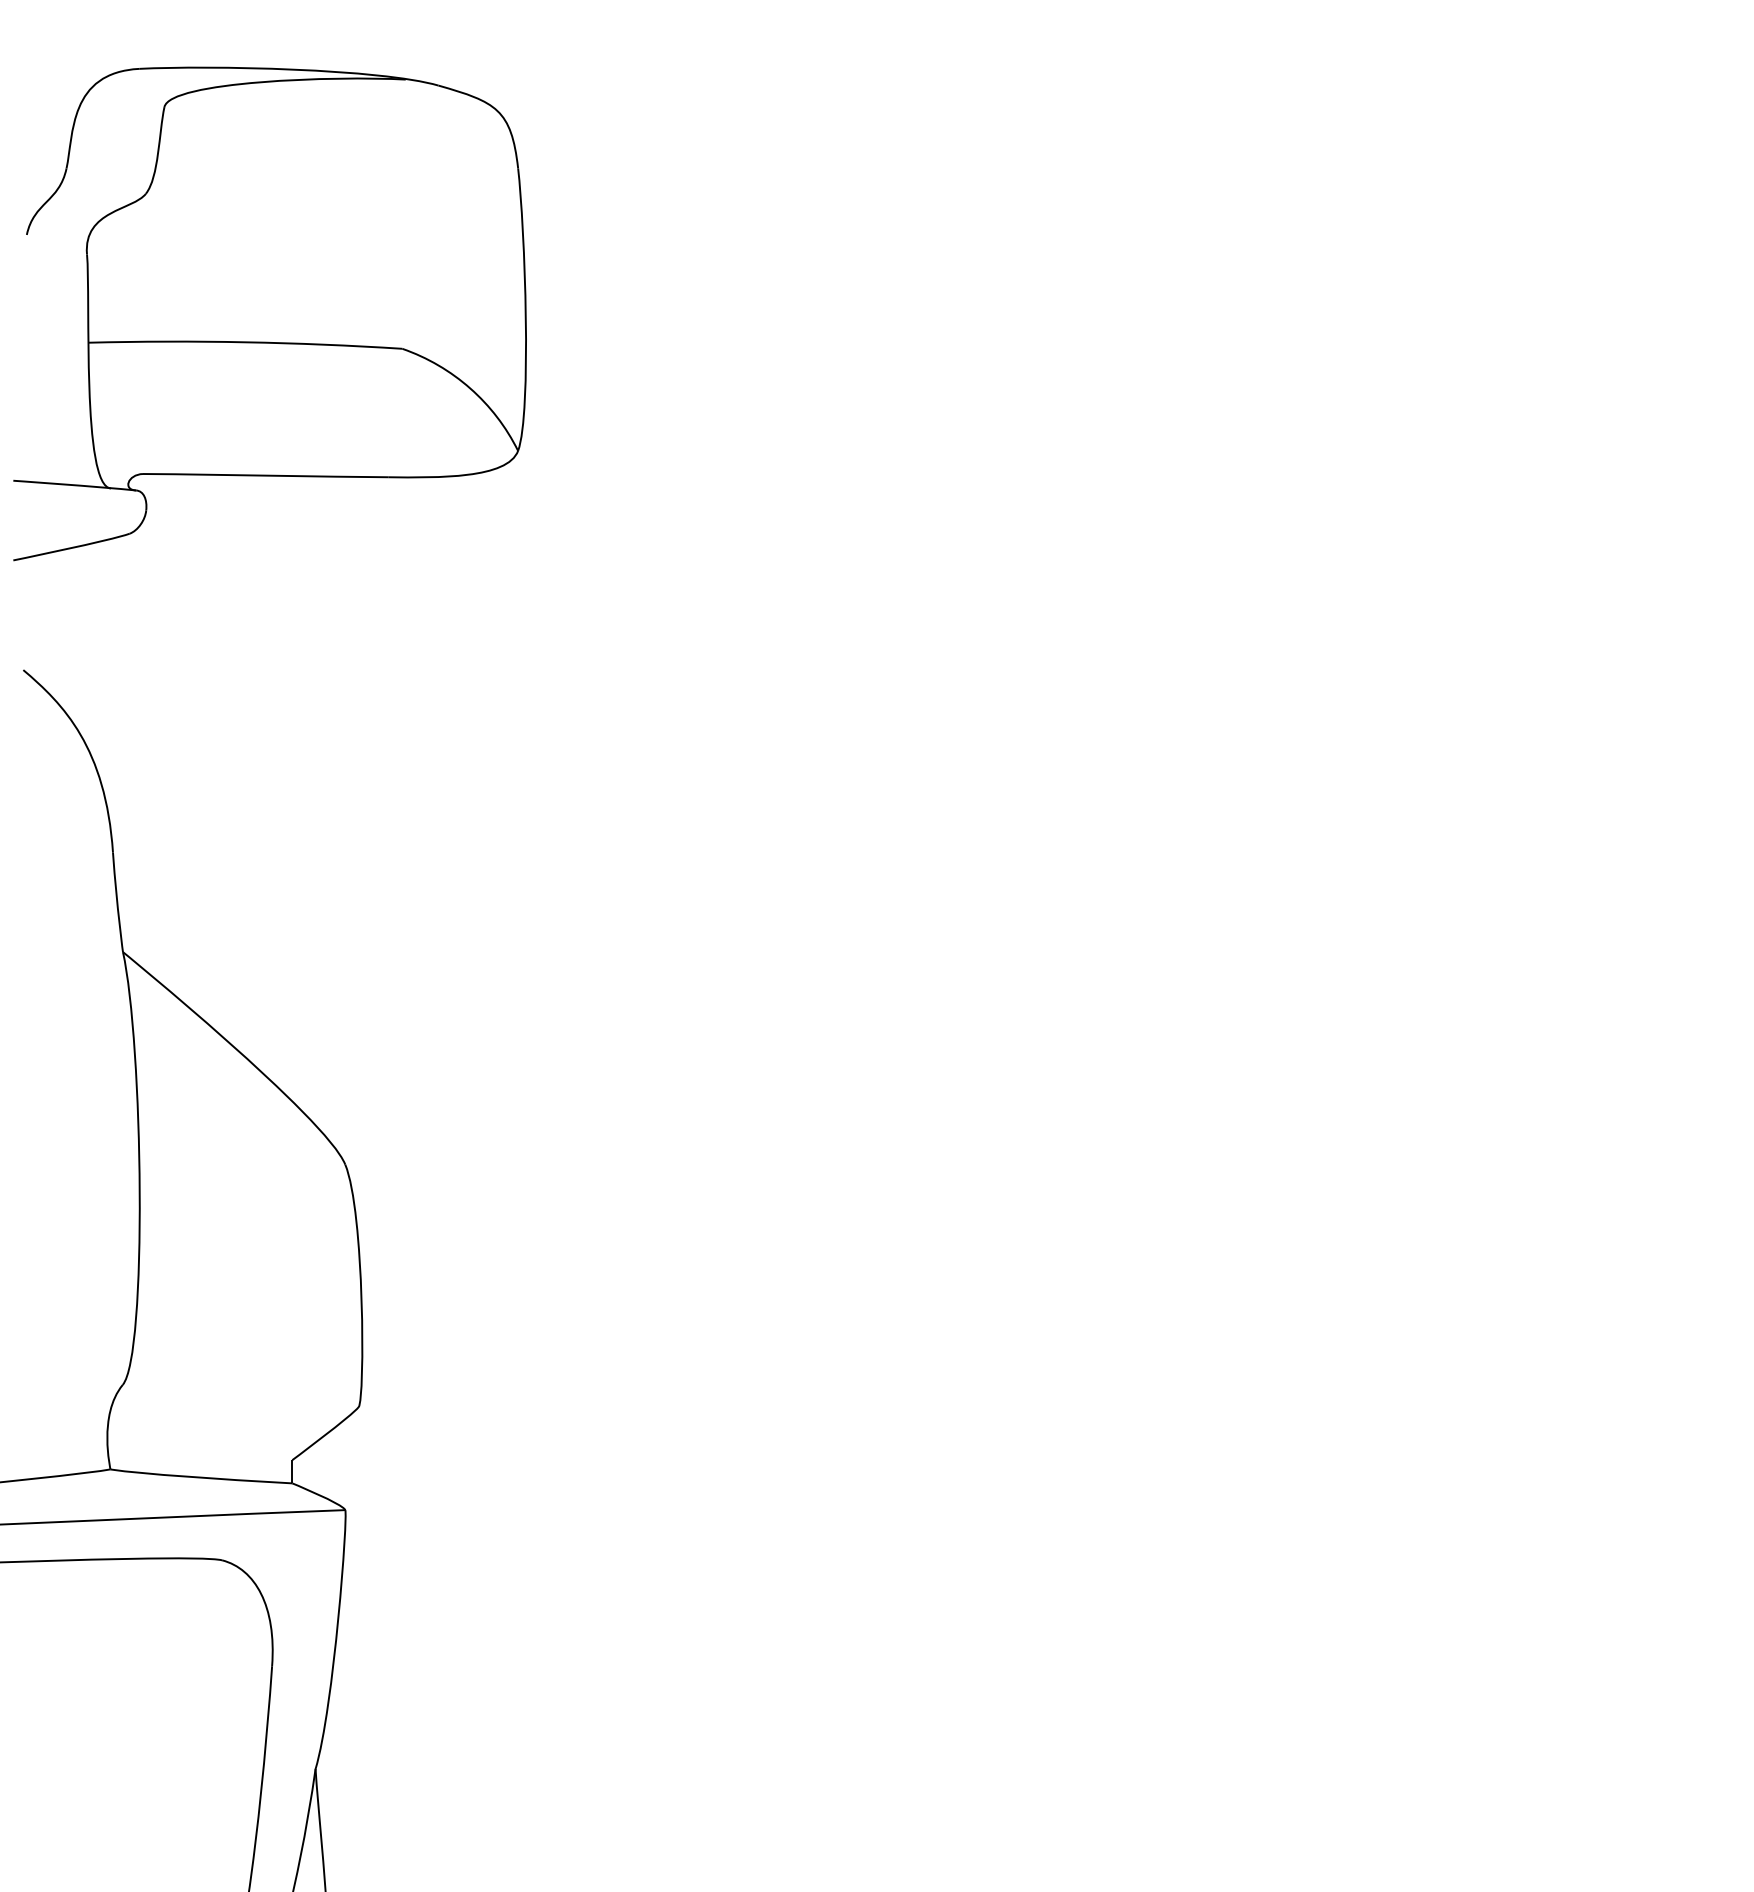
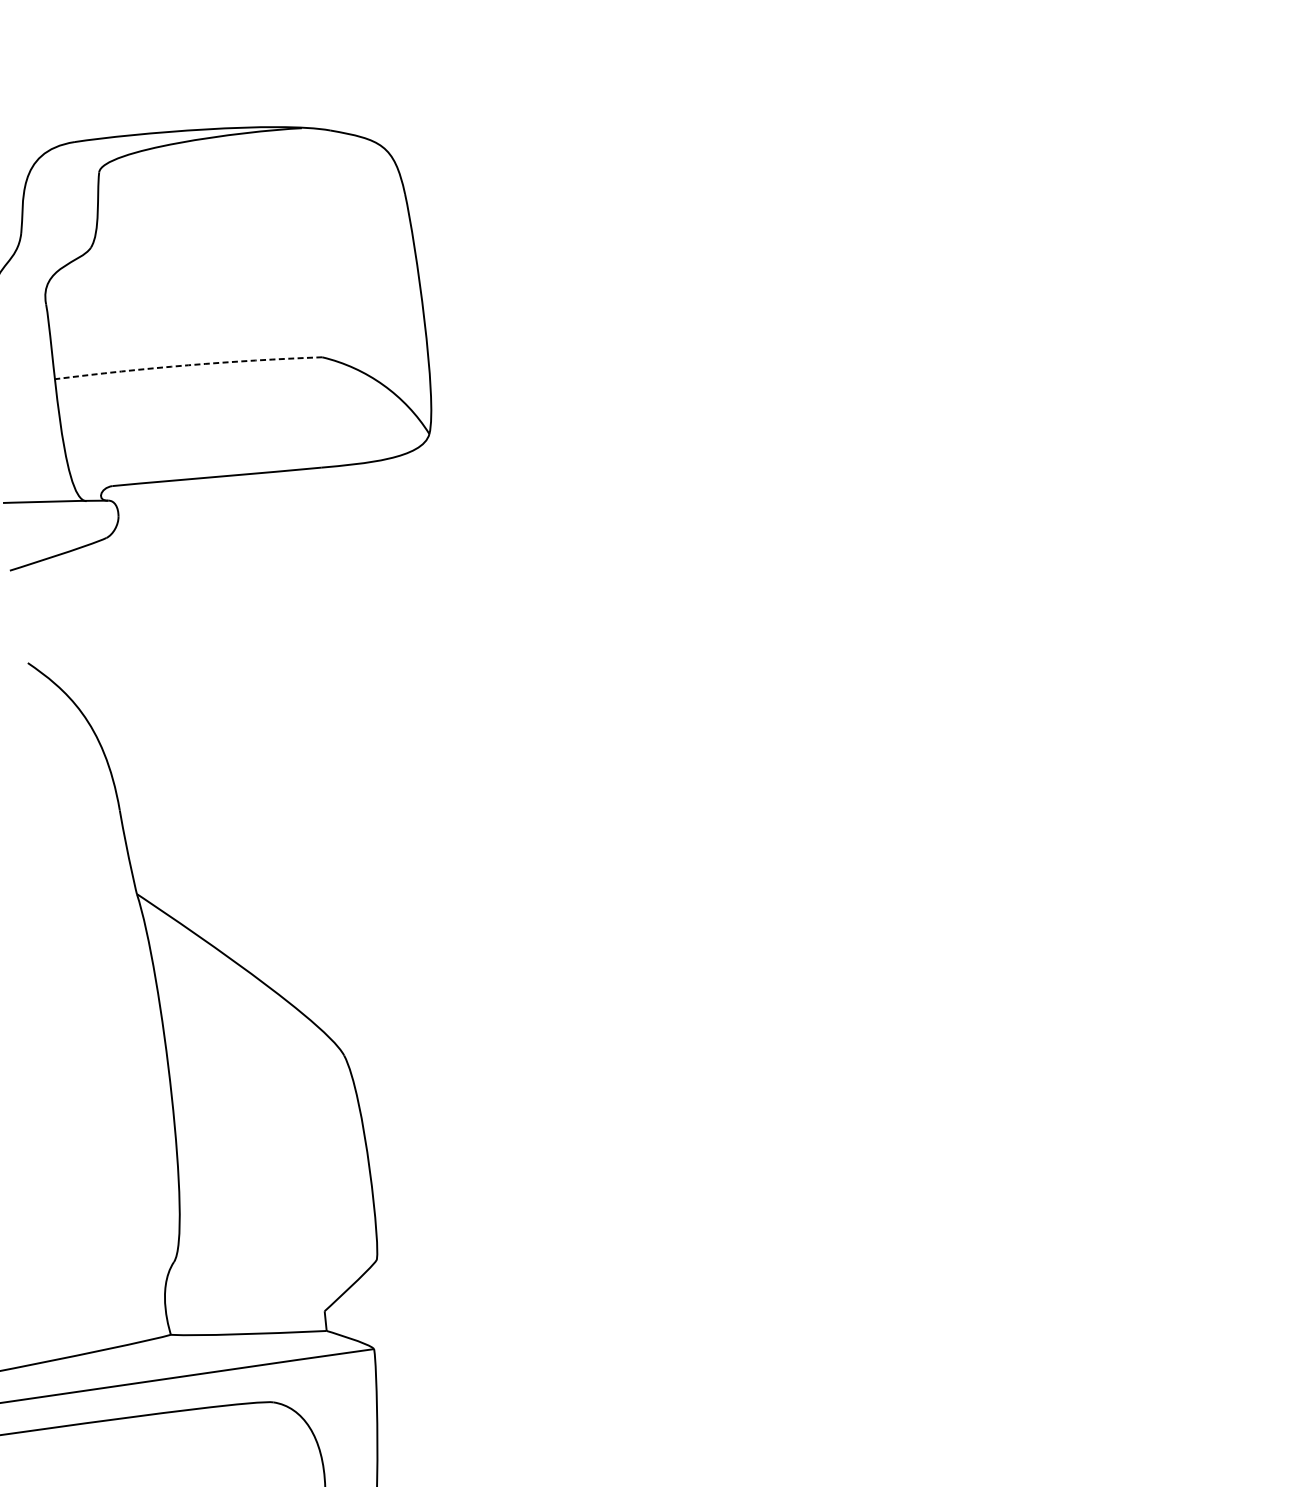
arc: (245, 342) -> (188, 365), solid -> dashed

